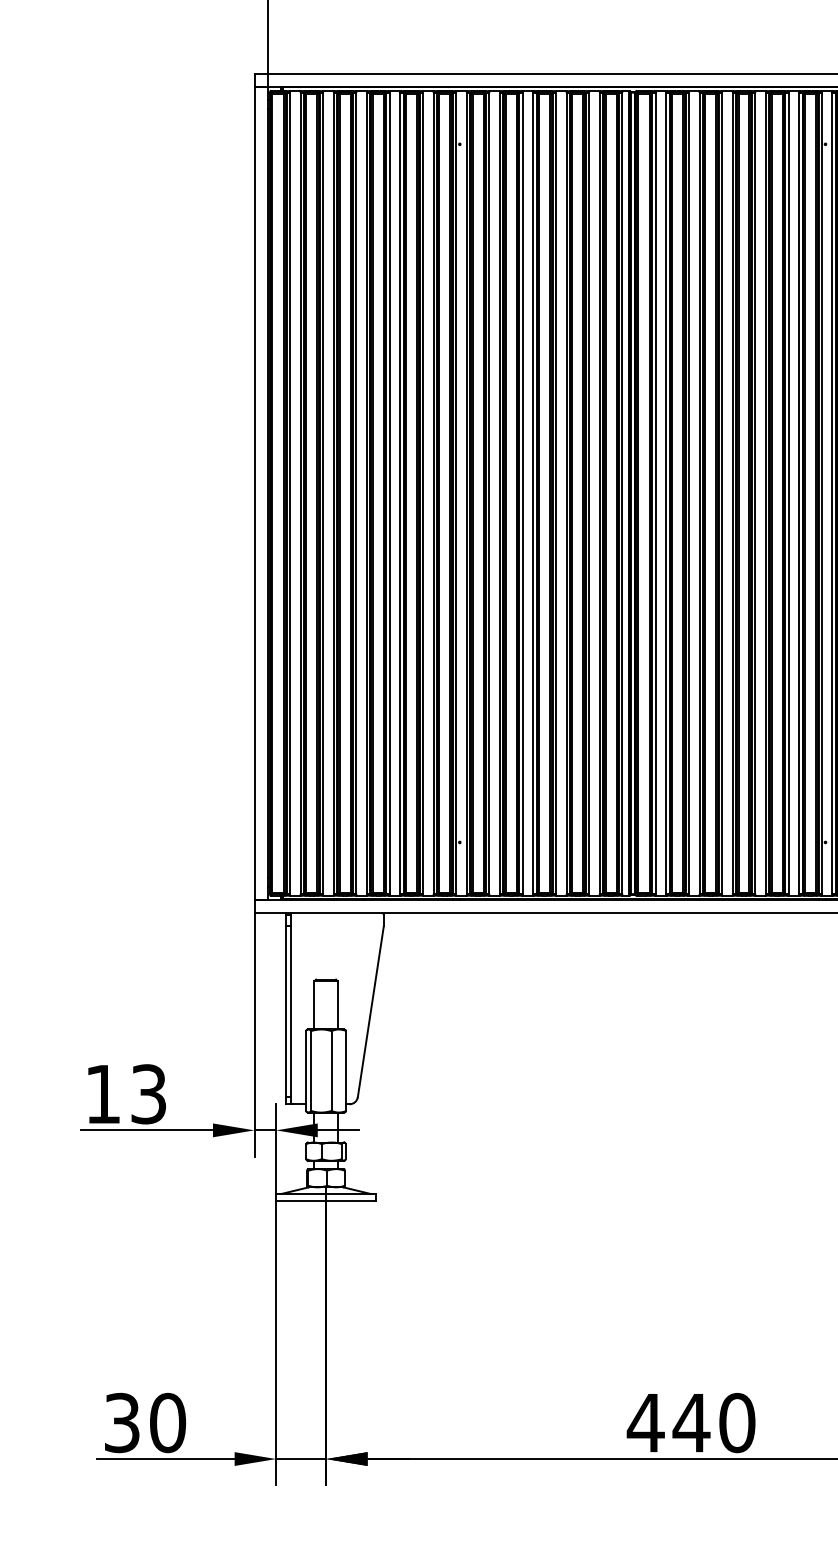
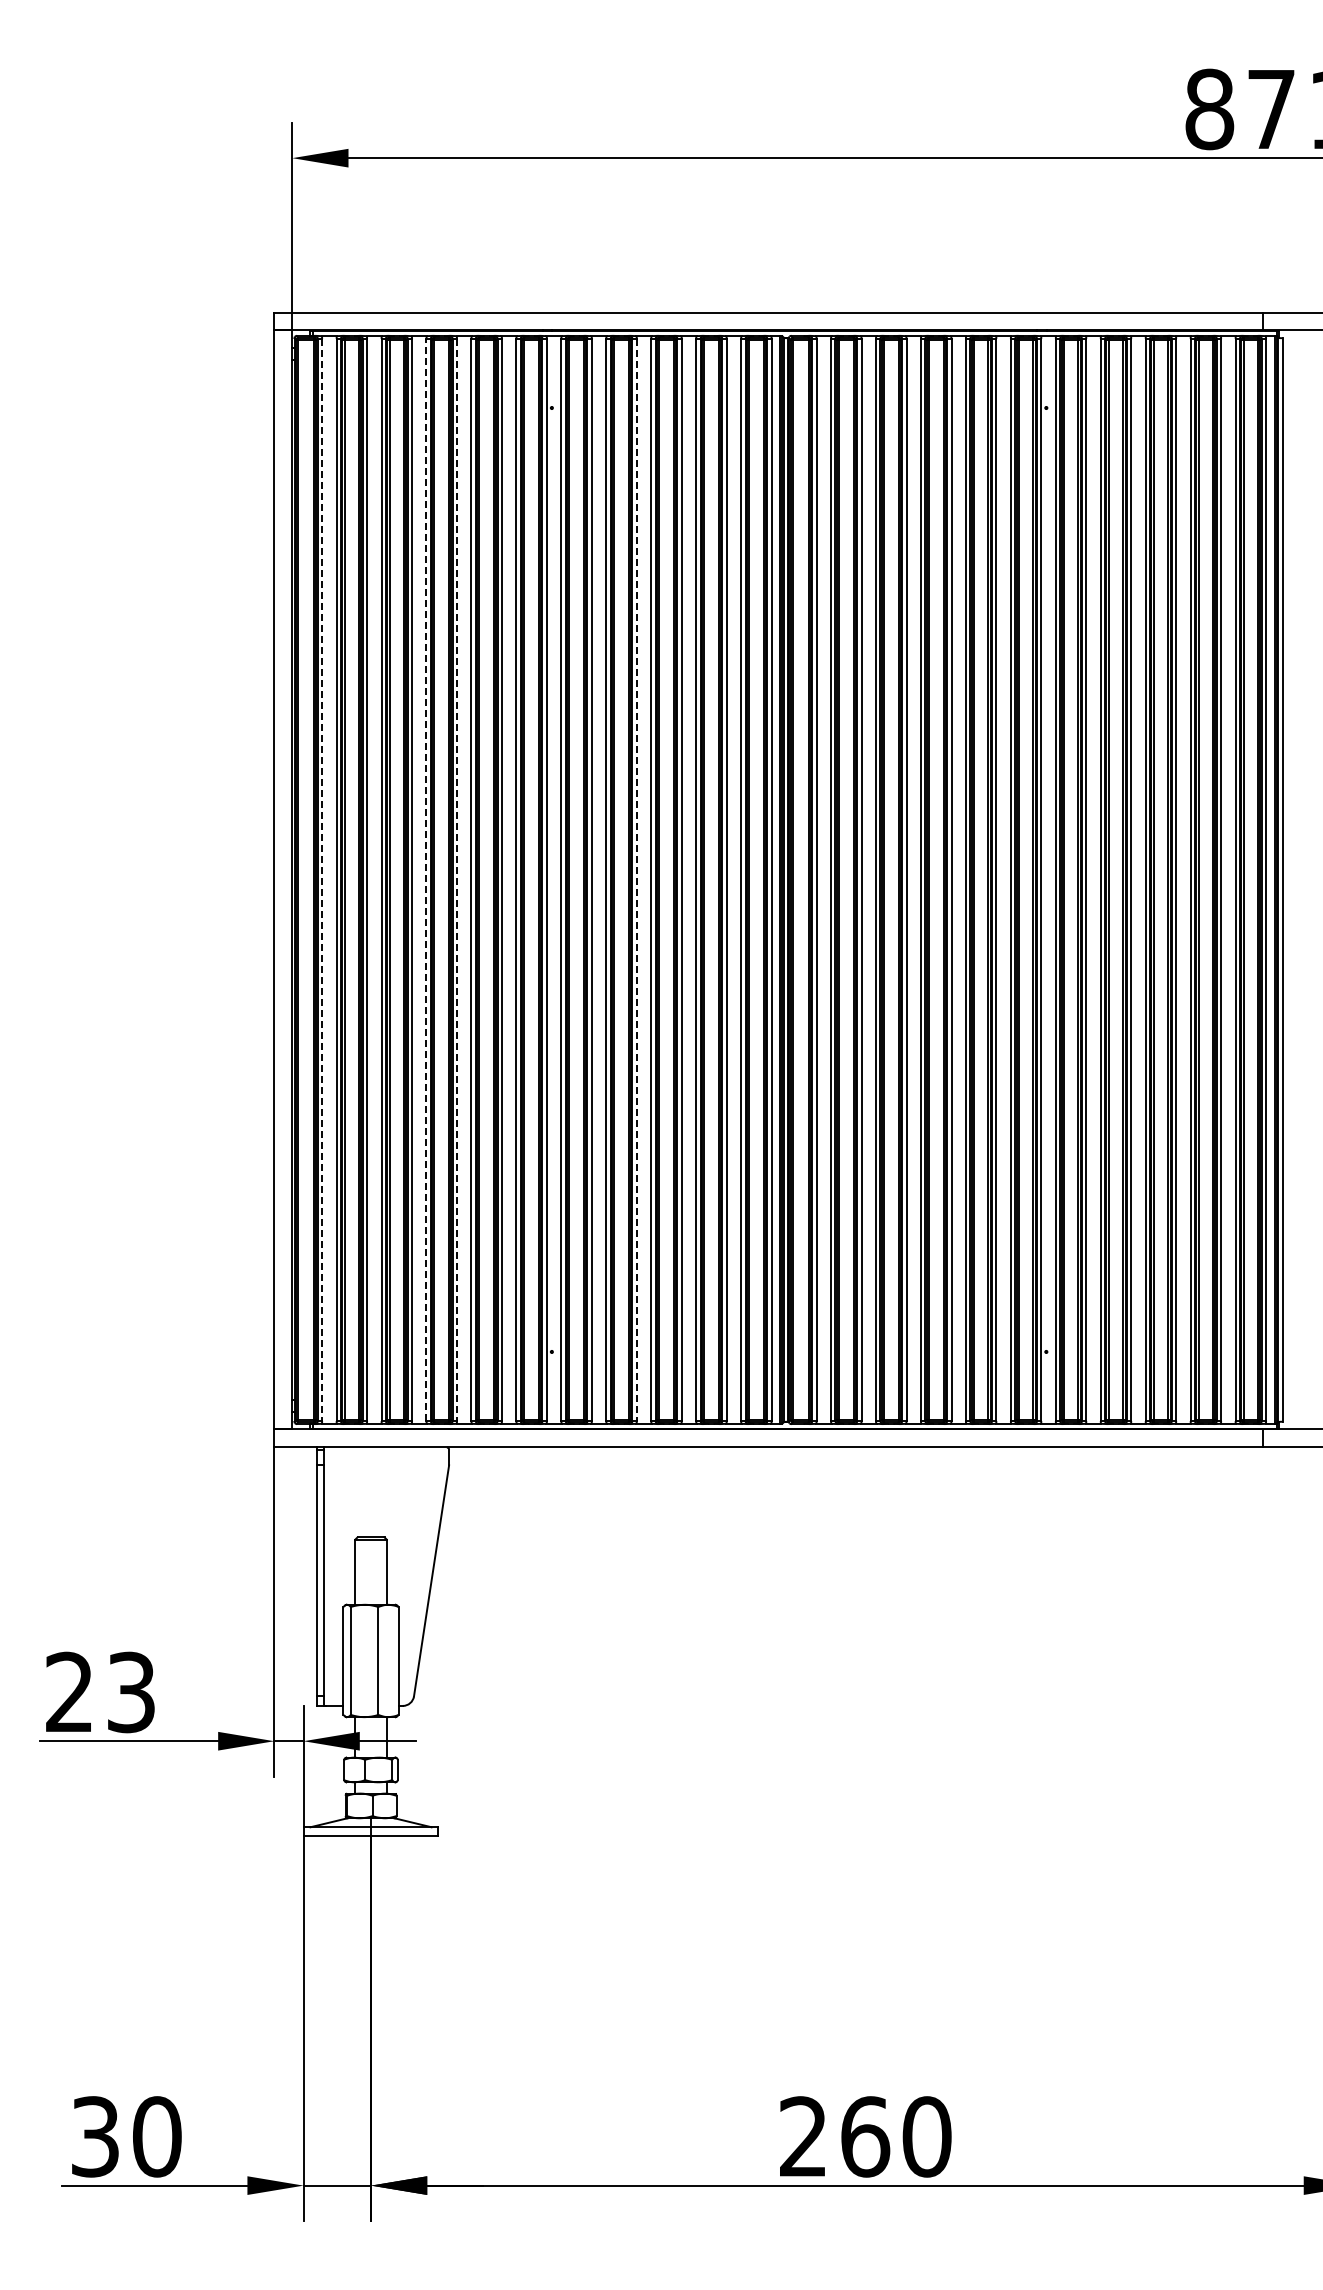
line: (290, 493) -> (322, 880), solid -> dashed
line: (367, 493) -> (426, 879), solid -> dashed
line: (390, 493) -> (457, 880), solid -> dashed
line: (522, 493) -> (636, 880), solid -> dashed
text: (102, 1093) -> (68, 1691), 13 -> 23
text: (668, 1422) -> (833, 2136), 440 -> 260

